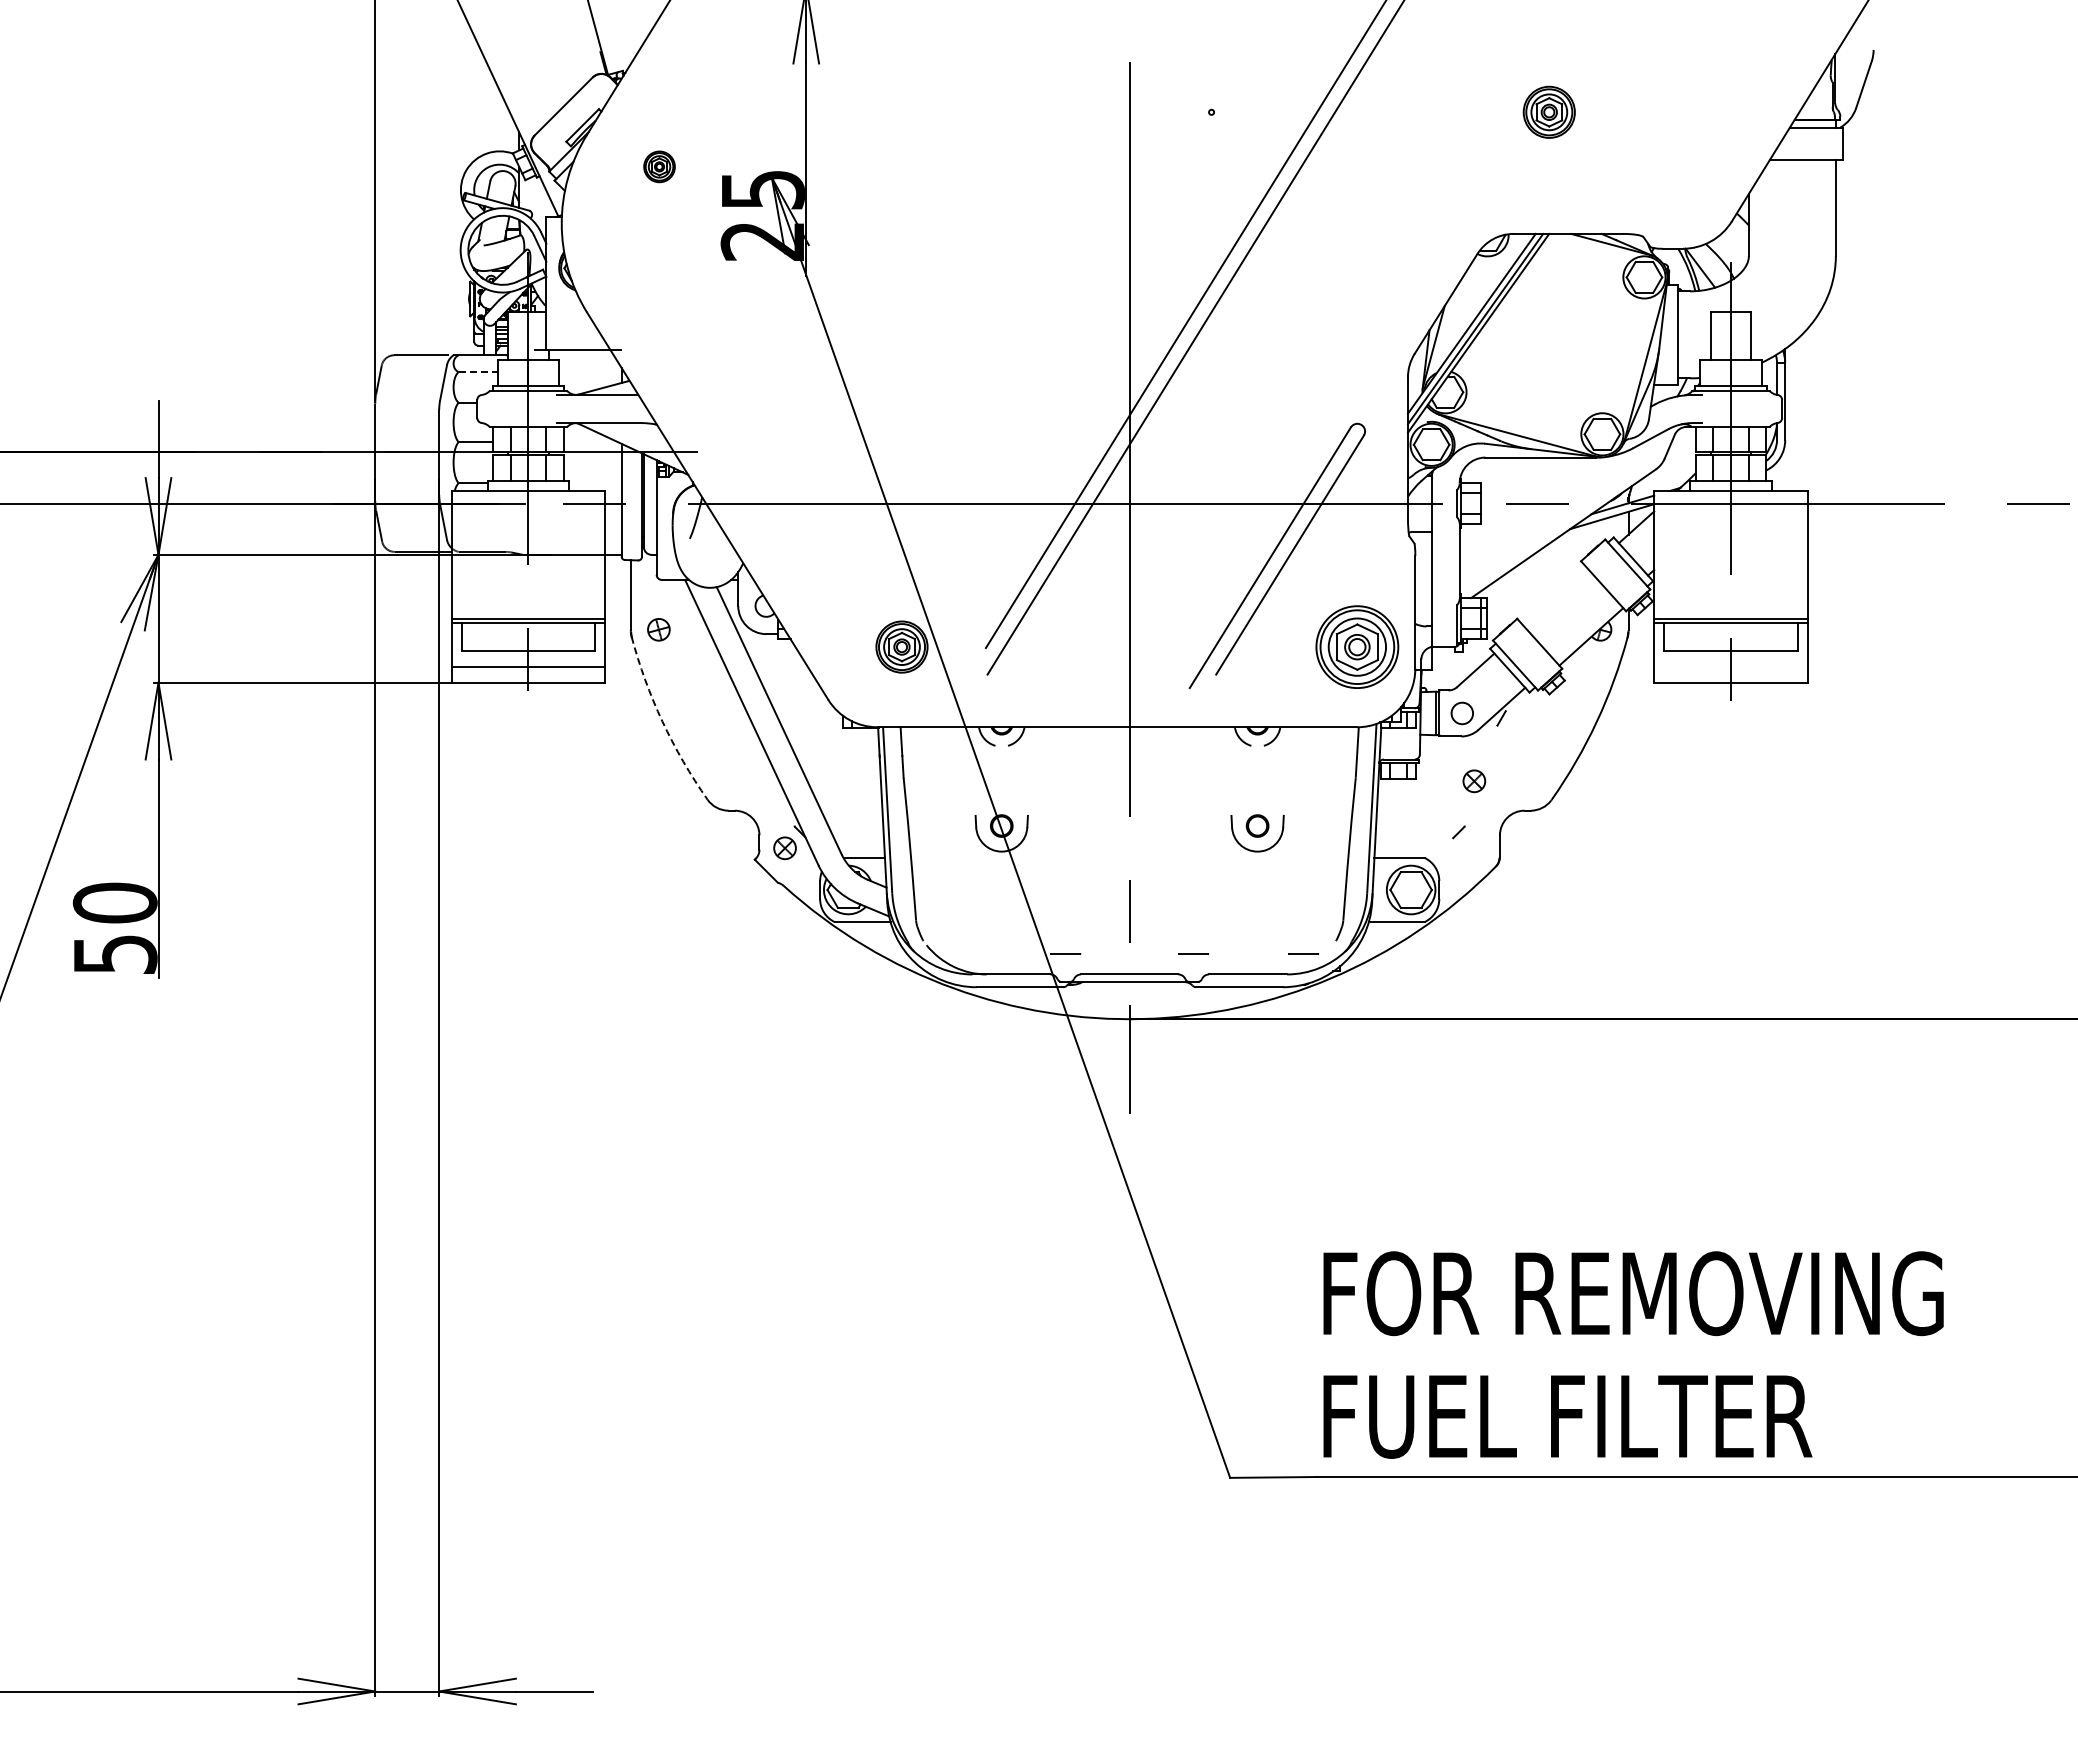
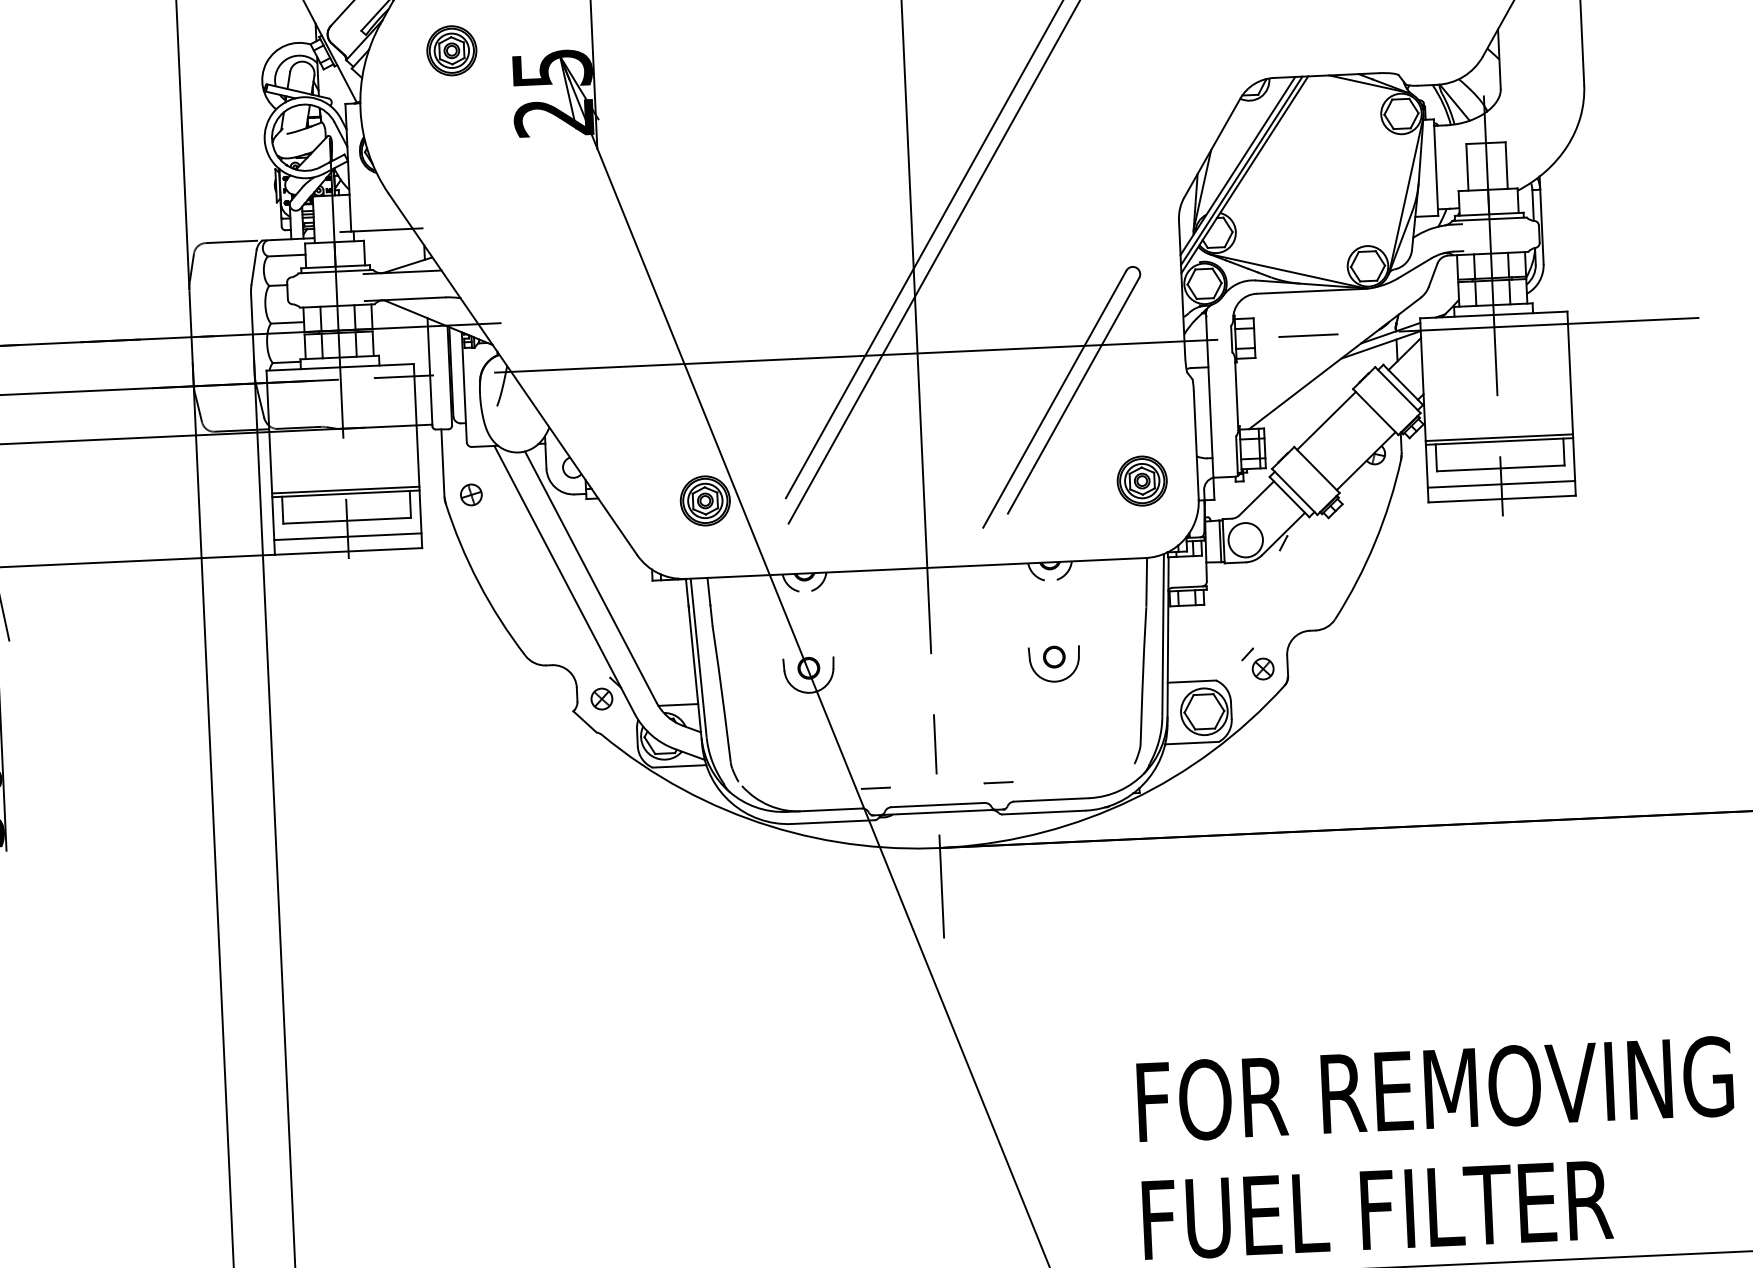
part: (659, 166) -> (451, 50), size x1.67
line: (478, 372) -> (287, 255), dashed -> solid
line: (1551, 592) -> (1326, 420), added
part: (1357, 646) -> (1142, 480), size x0.62
line: (1730, 667) -> (1501, 484), added
circle: (1462, 713) -> (1245, 540), size x1.67
arc: (662, 721) -> (478, 582), dashed -> solid
part: (1474, 781) -> (1263, 669), moved
line: (1303, 953) -> (1103, 777), removed

